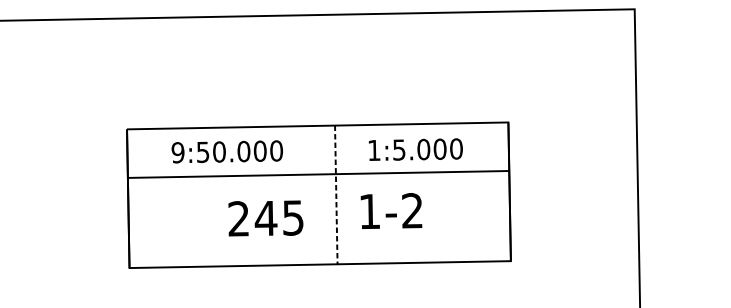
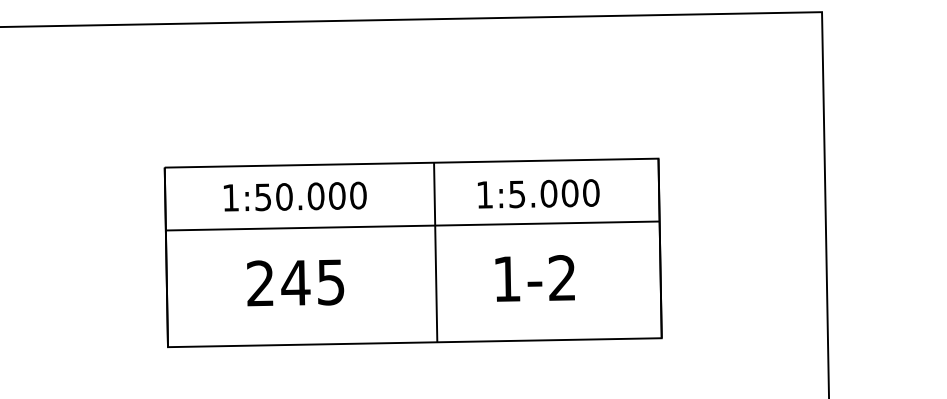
text: (177, 152) -> (230, 197), 9:50.000 -> 1:50.000
line: (336, 194) -> (435, 252), dashed -> solid
text: (390, 211) -> (534, 278), moved
text: (265, 218) -> (295, 282), moved

